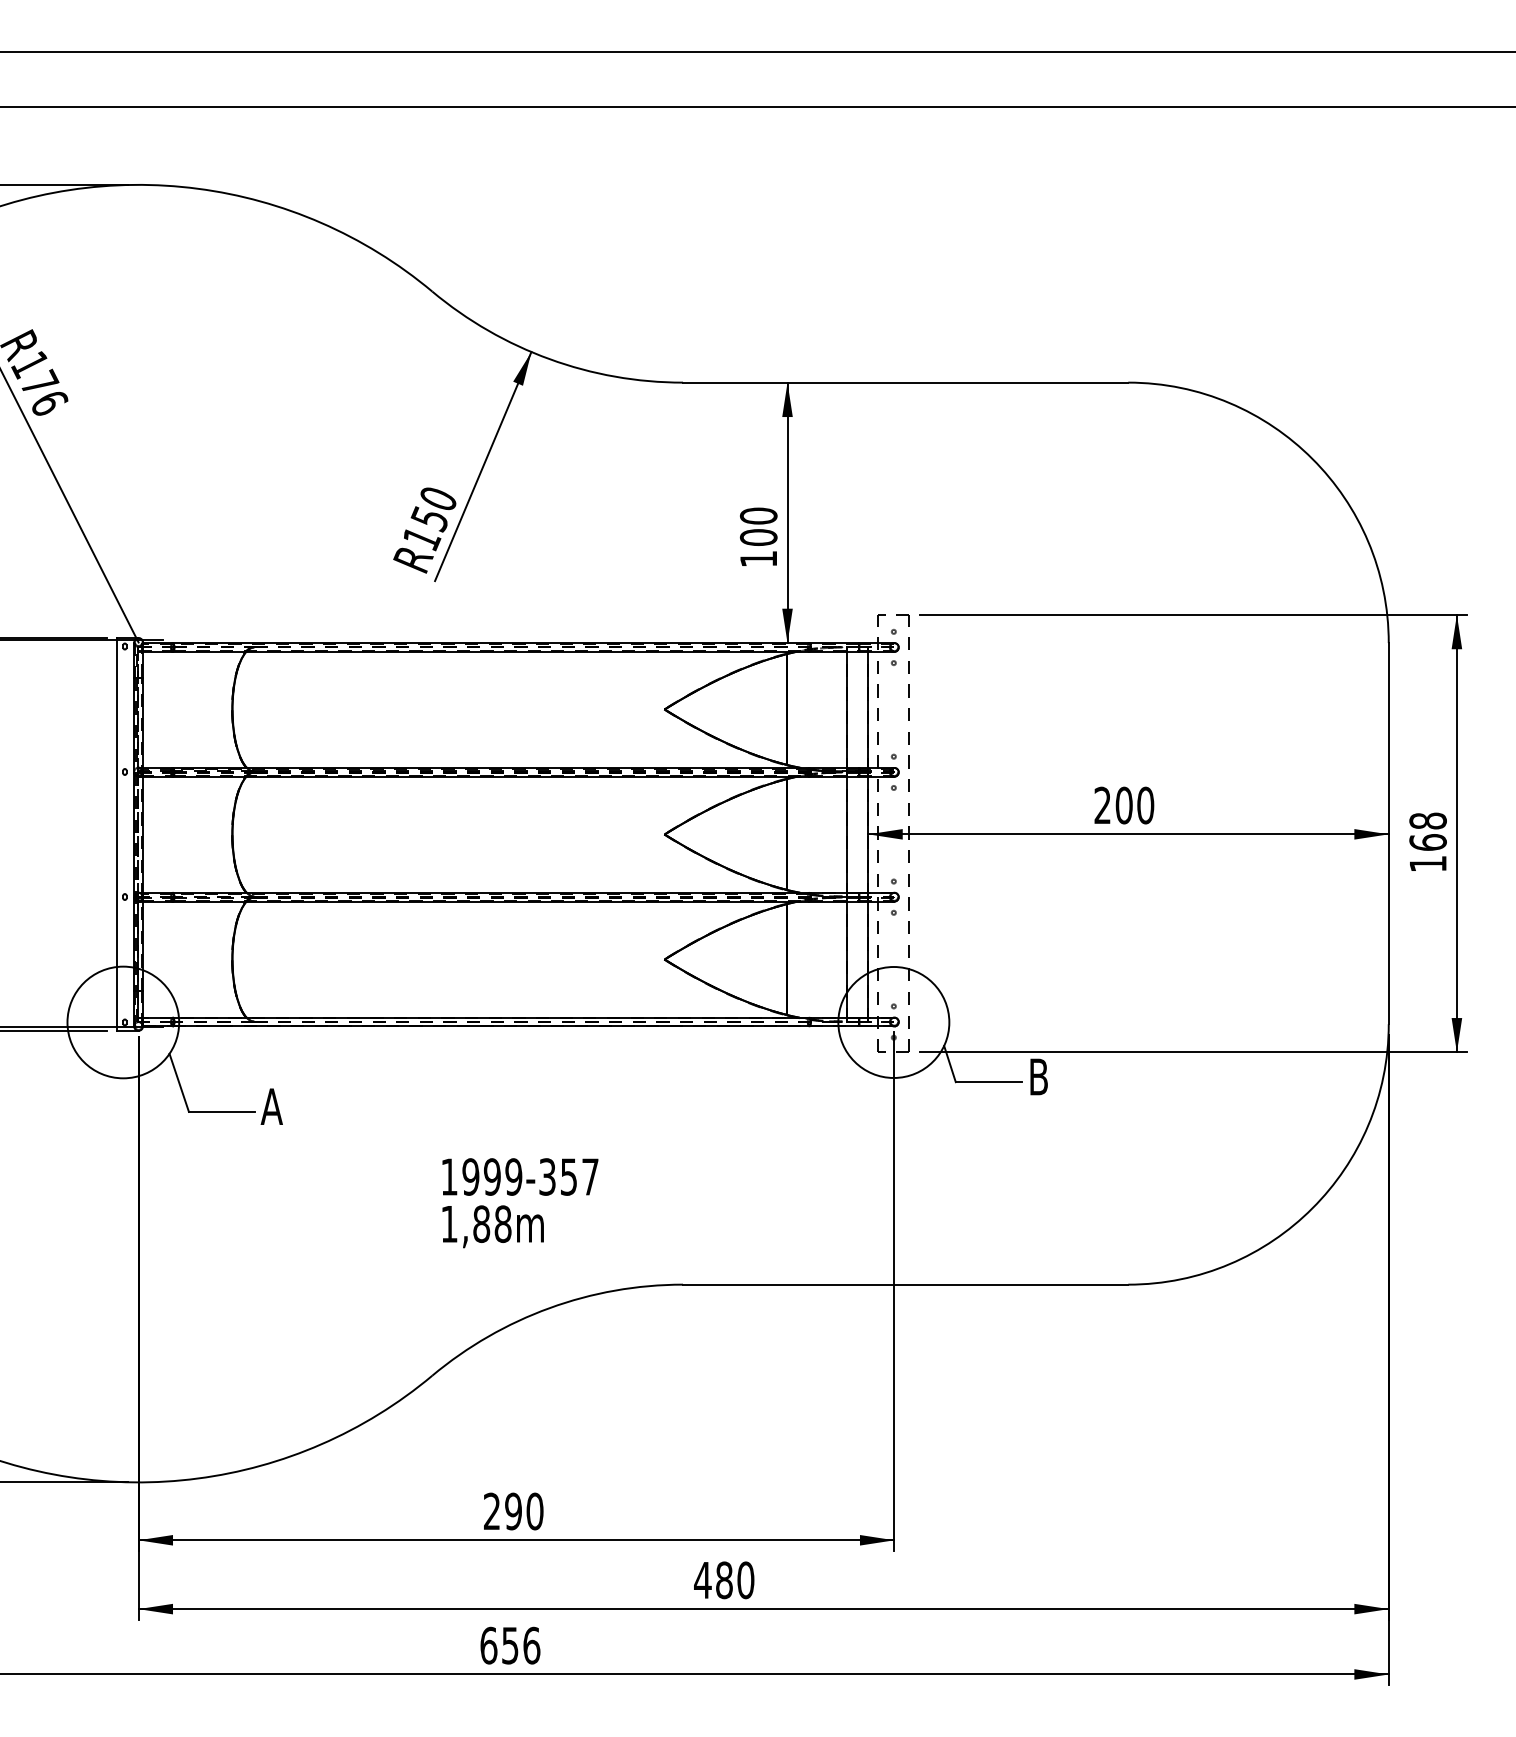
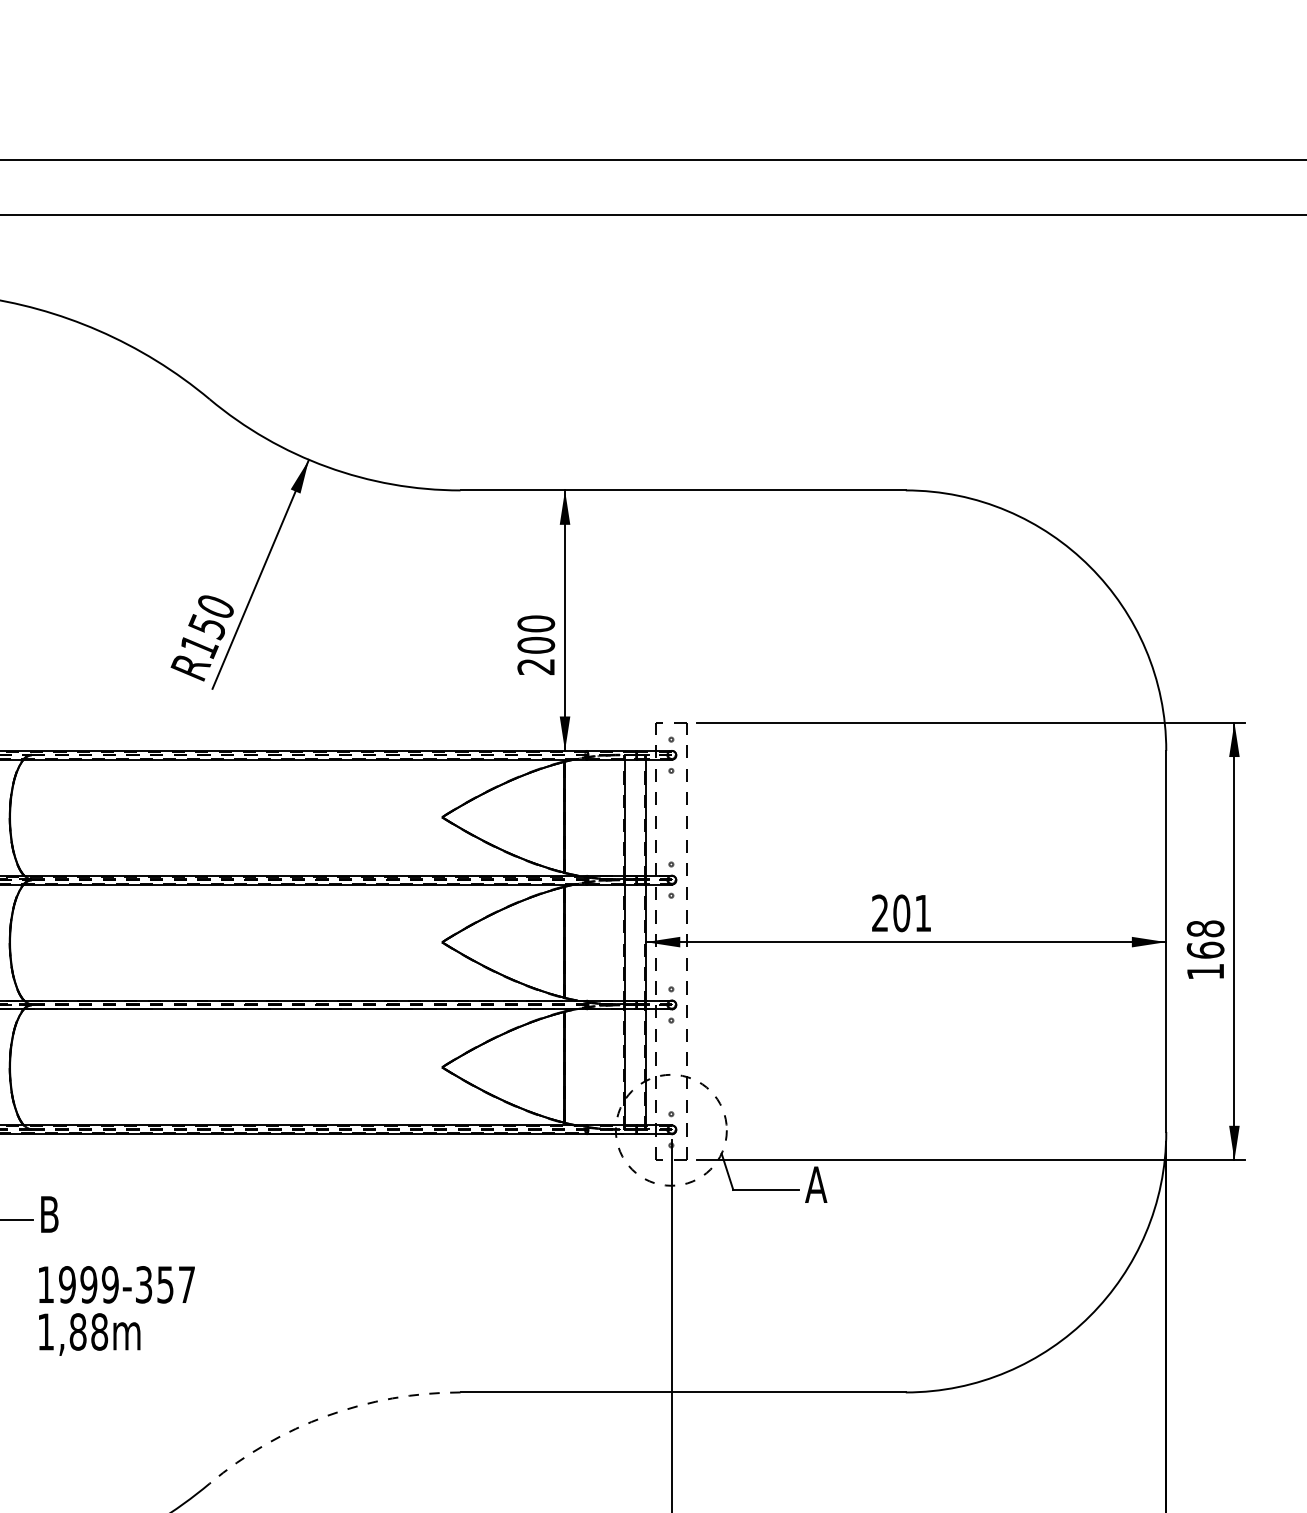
text: (757, 559) -> (535, 667), 100 -> 200
text: (1145, 805) -> (923, 913), 200 -> 201
circle: (893, 1022) -> (671, 1130), solid -> dashed
text: (1038, 1076) -> (816, 1184), B -> A
text: (271, 1106) -> (49, 1214), A -> B
text: (520, 1203) -> (117, 1311), moved
arc: (549, 1308) -> (327, 1416), solid -> dashed

